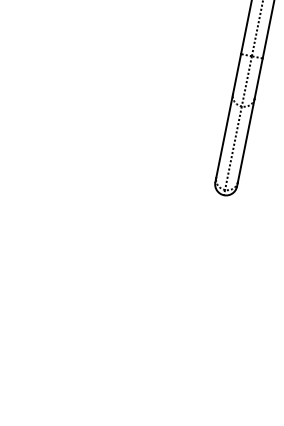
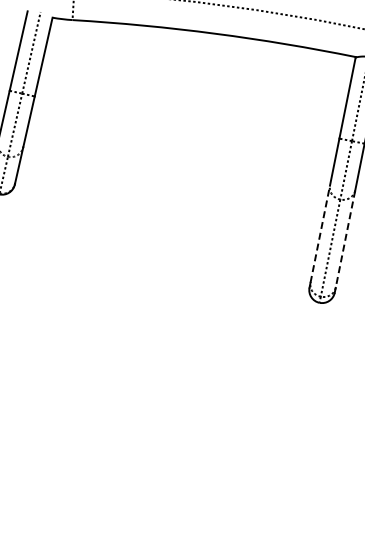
line: (224, 136) -> (320, 234), solid -> dashed
line: (246, 140) -> (345, 239), solid -> dashed

